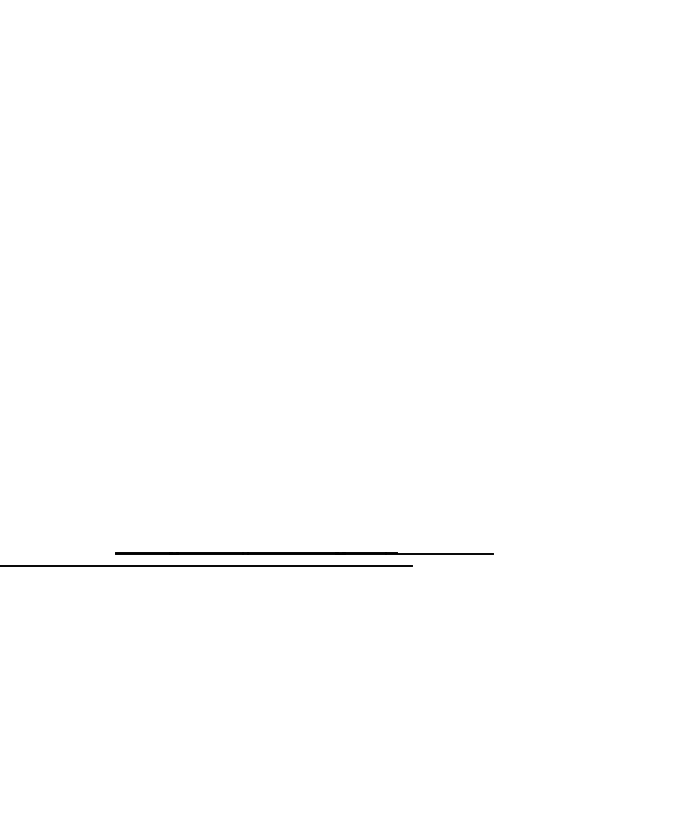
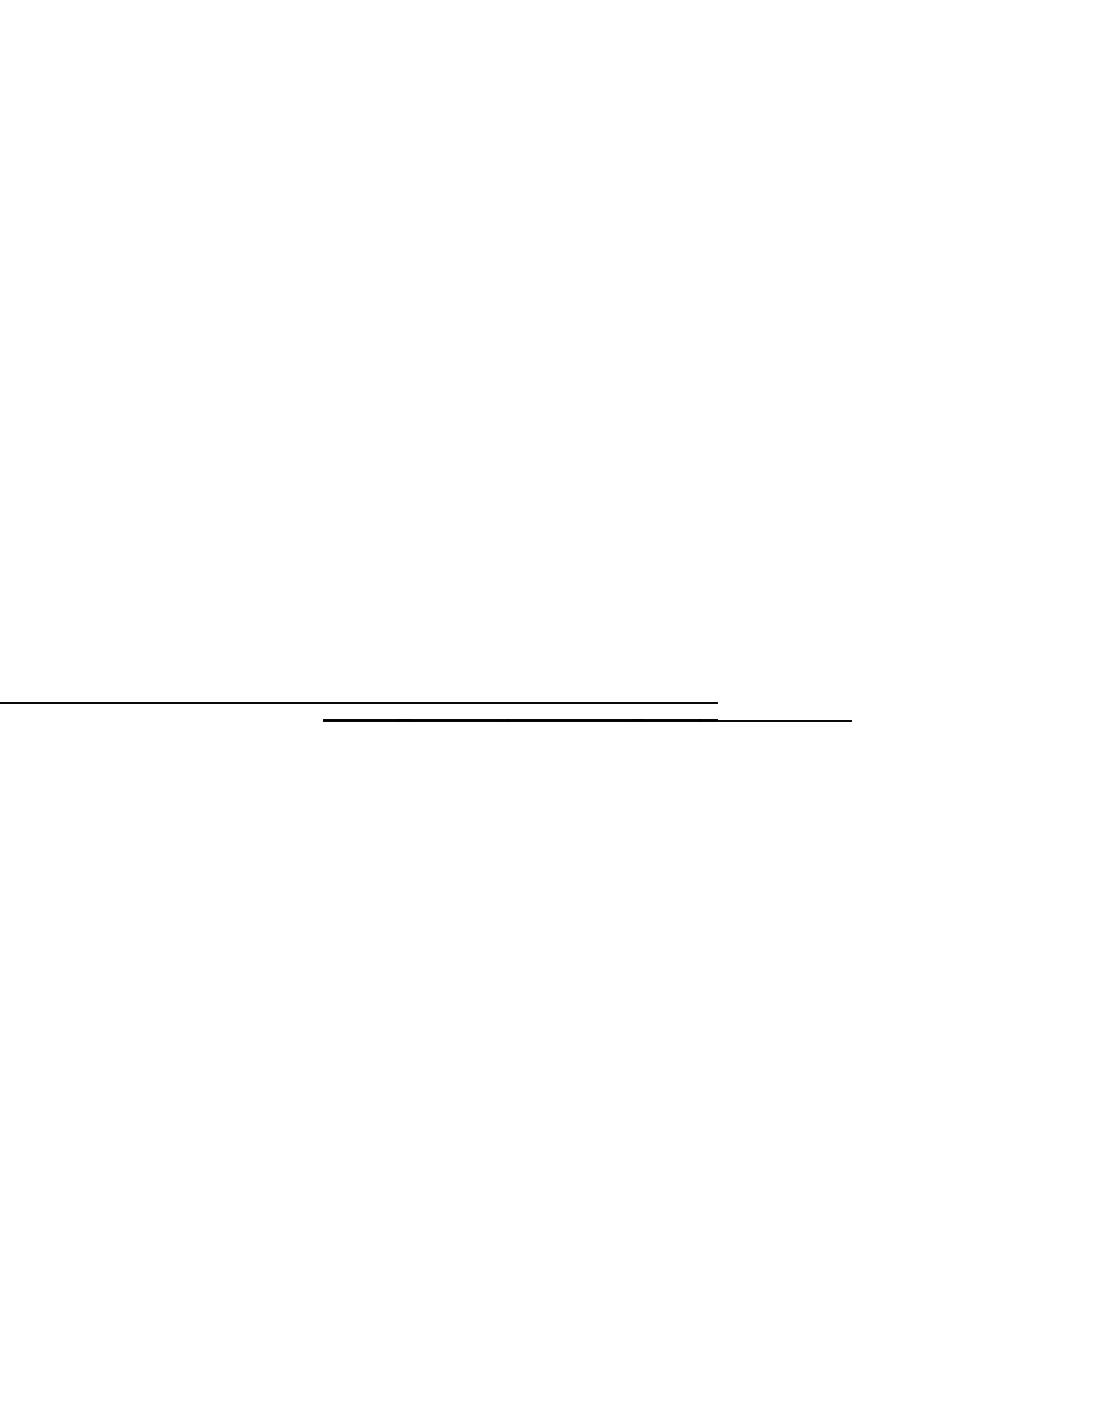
line: (304, 553) -> (587, 720), moved

